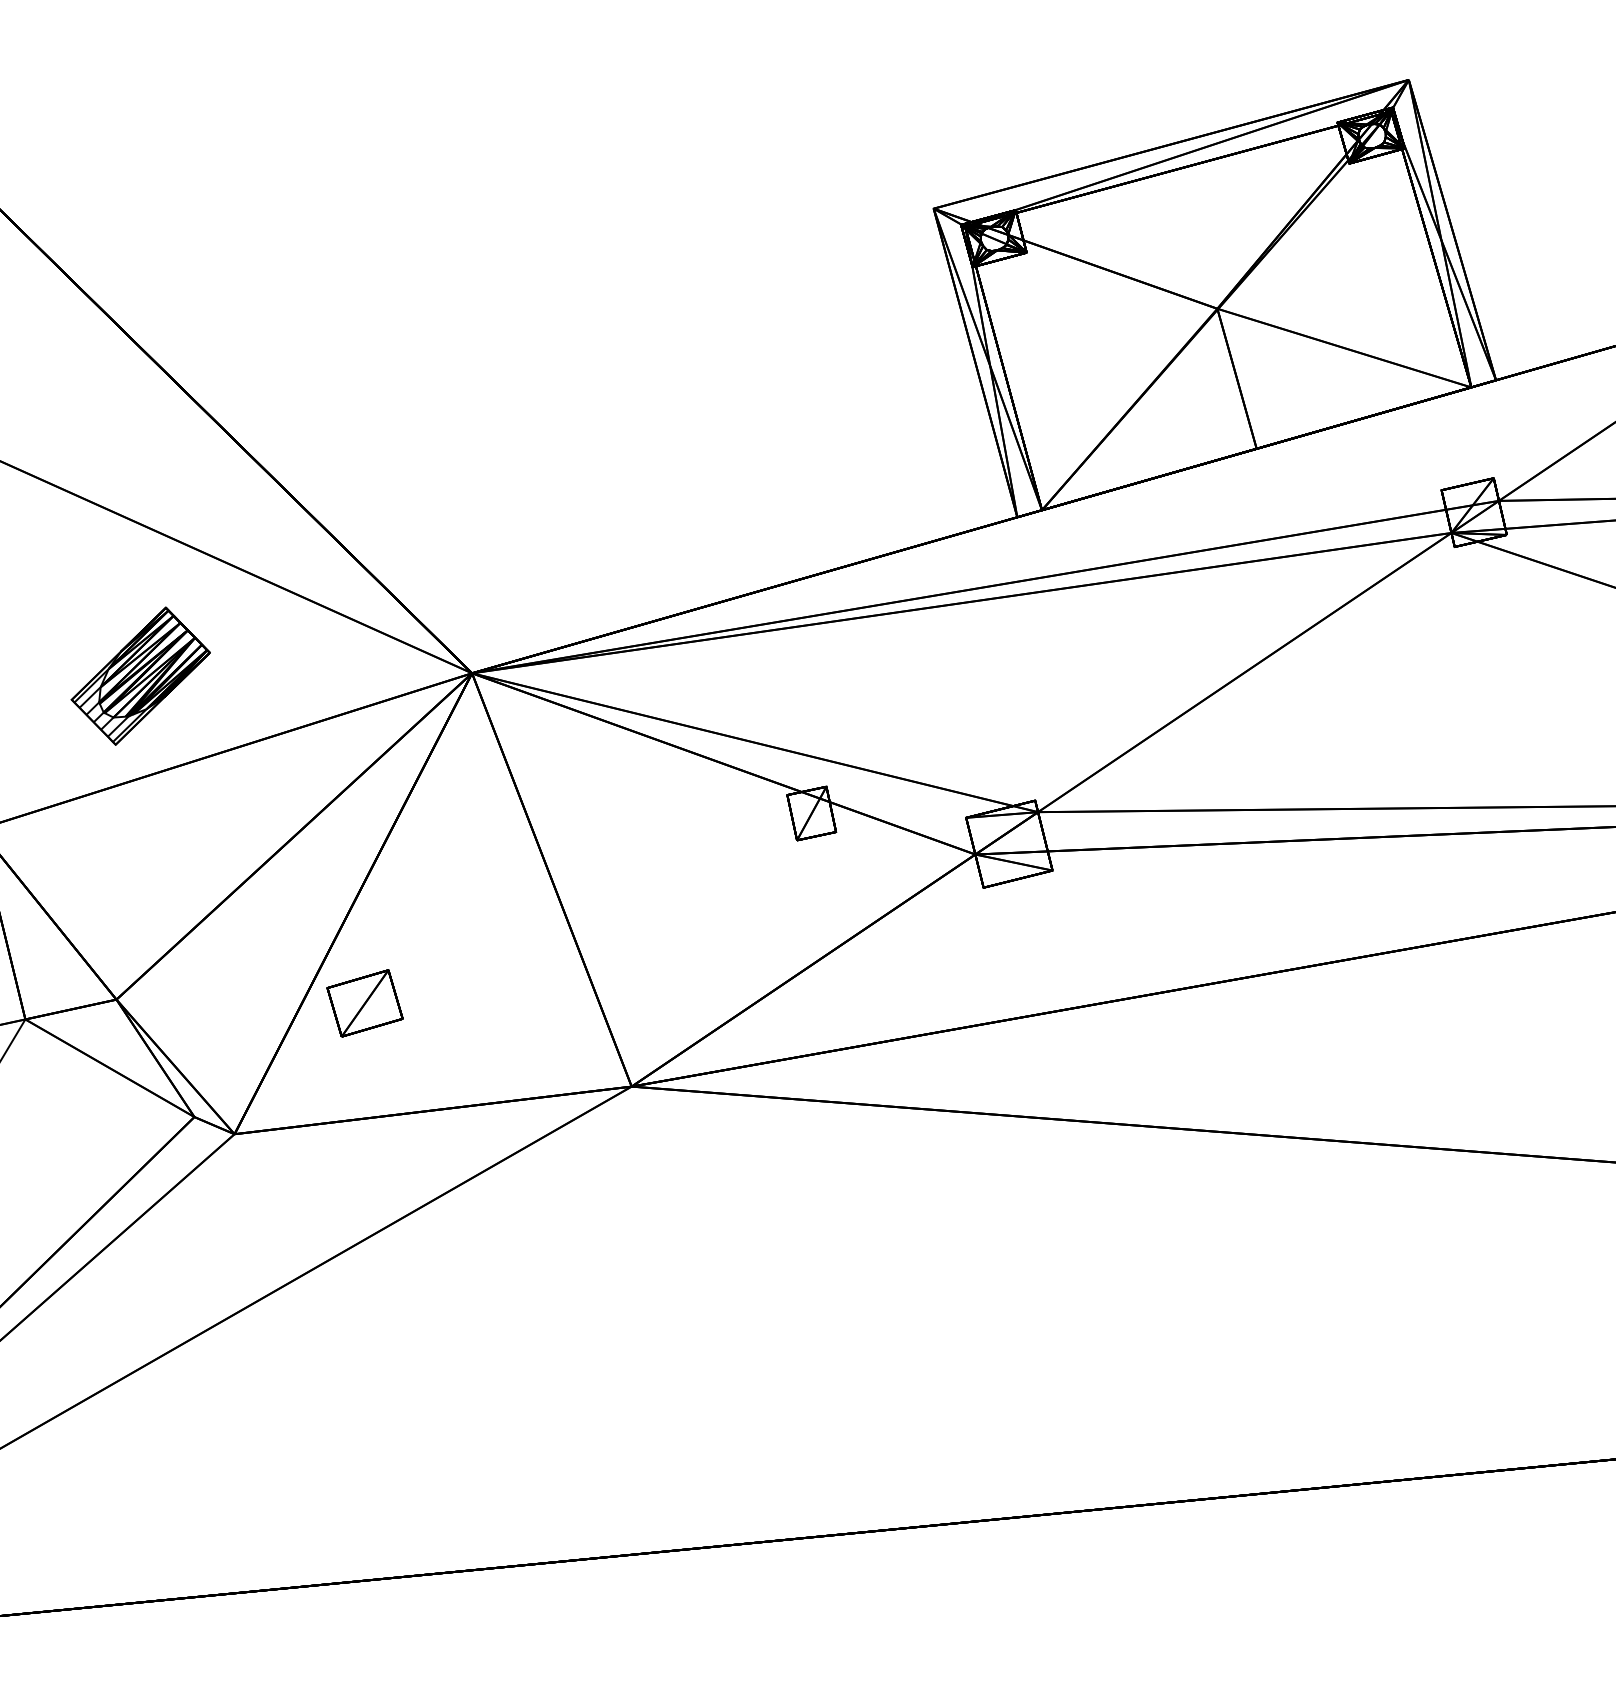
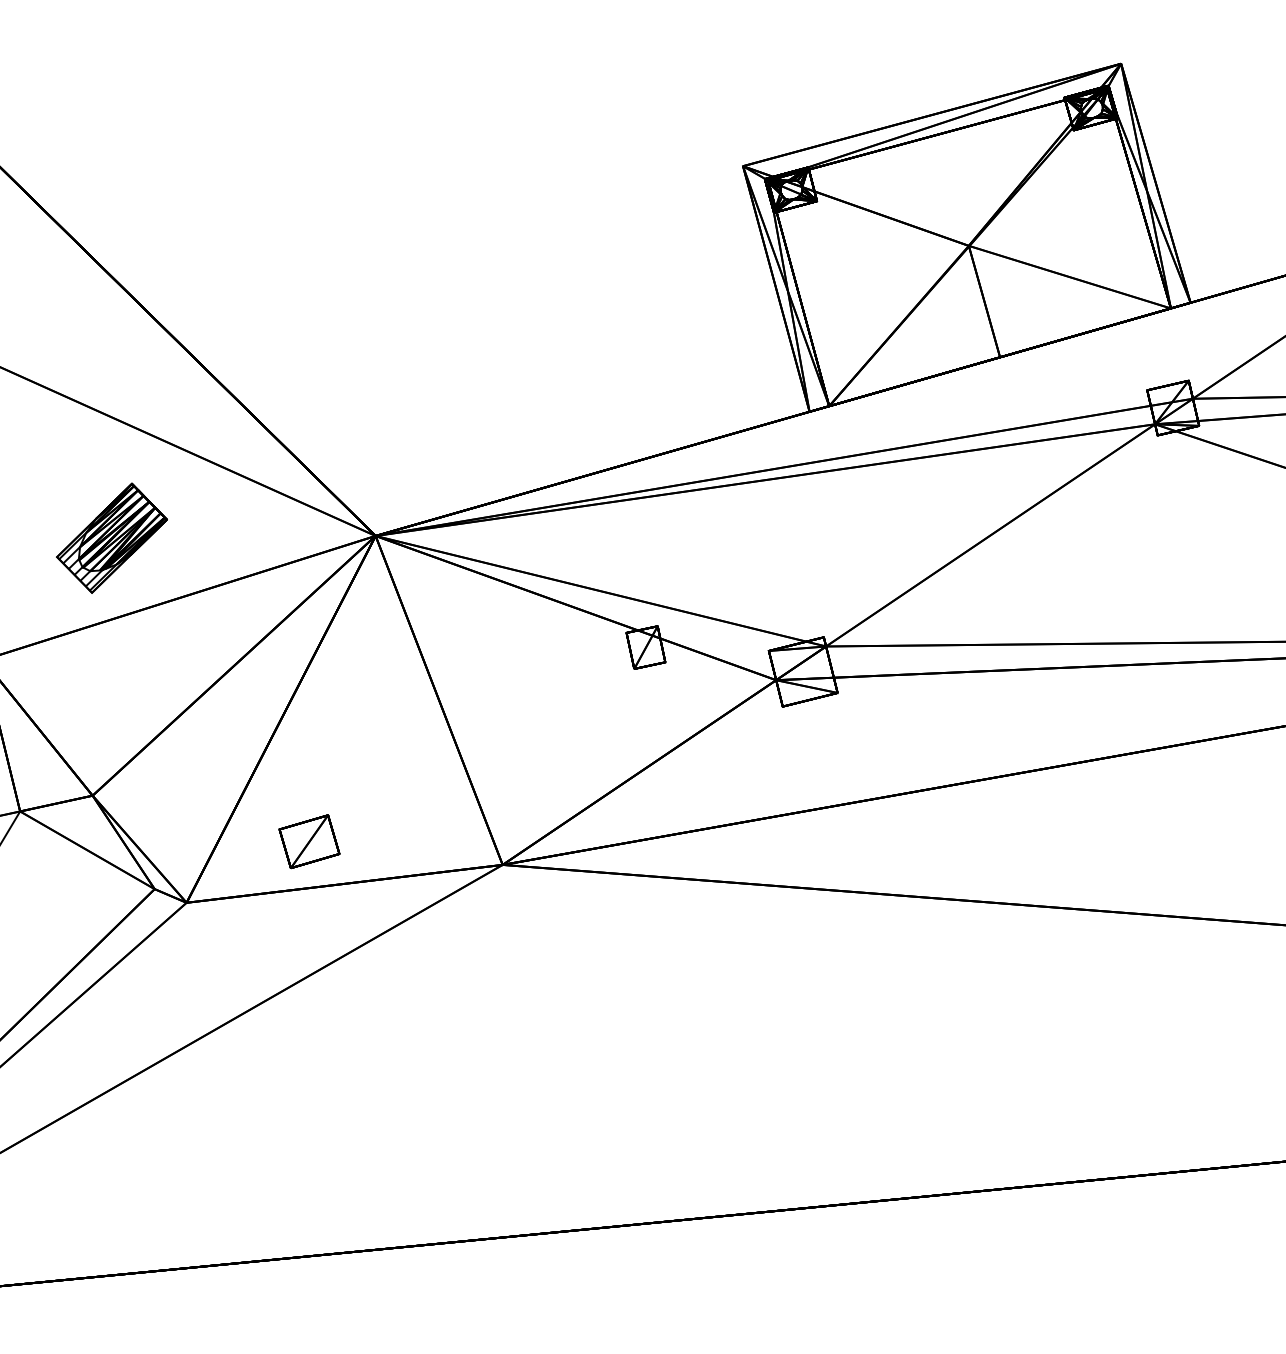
part: (365, 1003) -> (309, 841), moved

